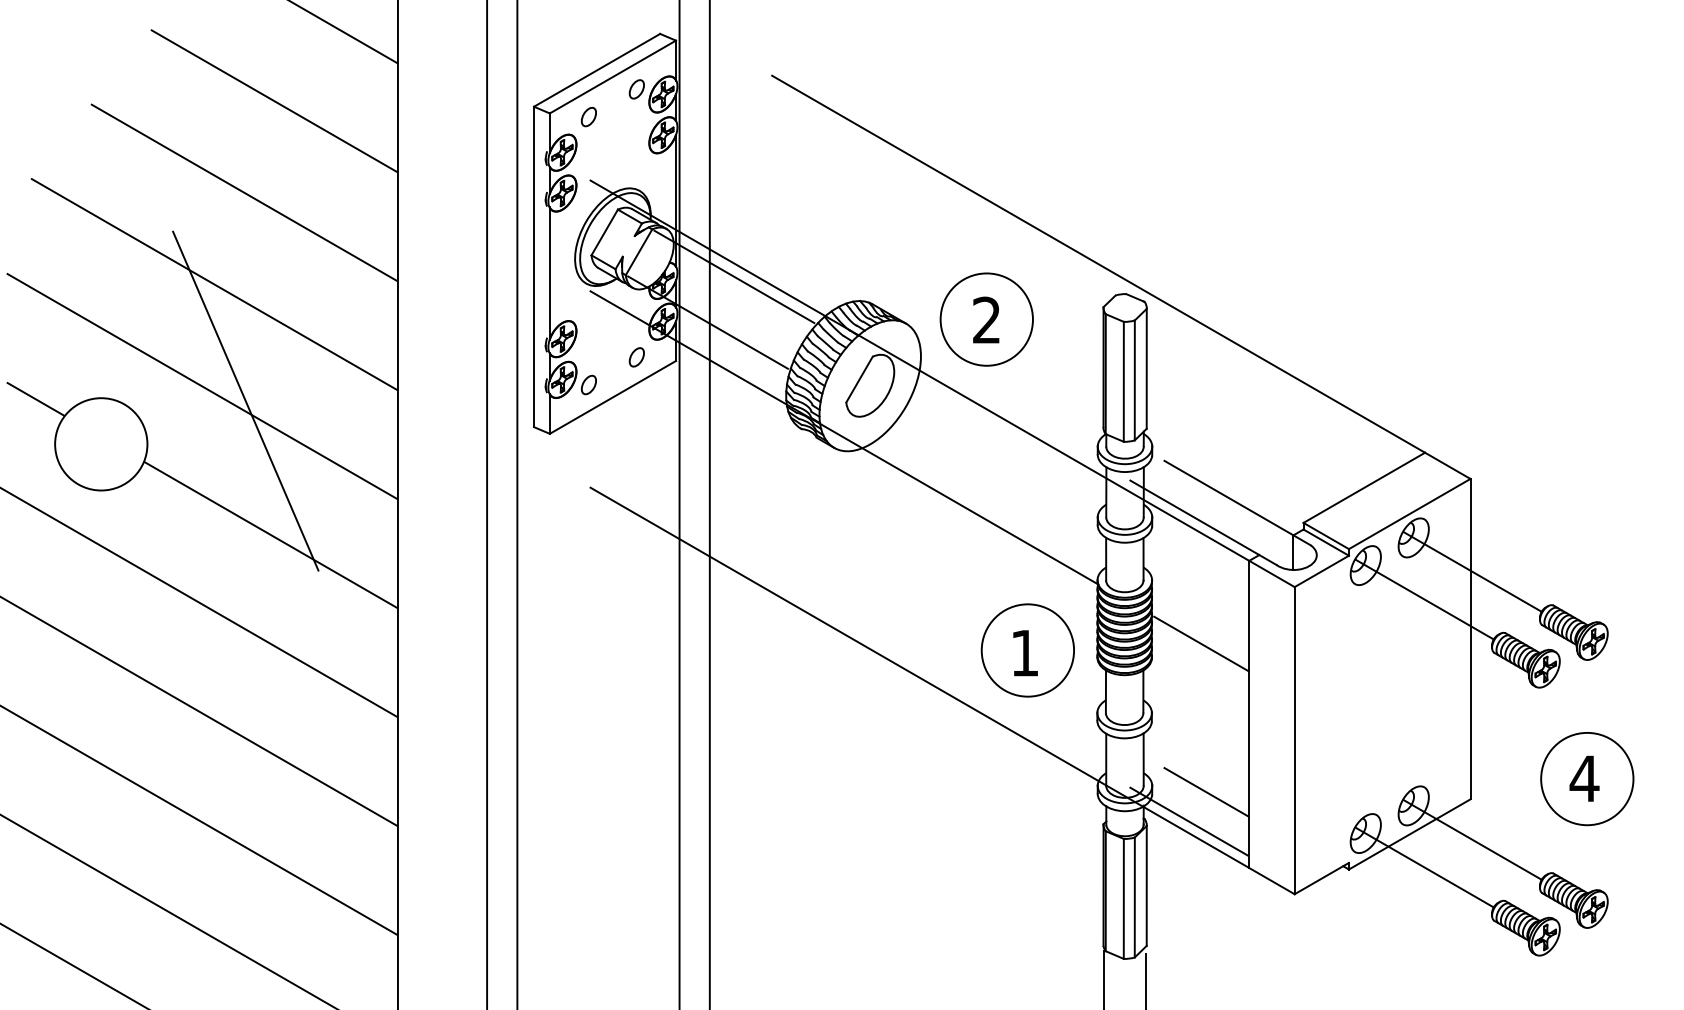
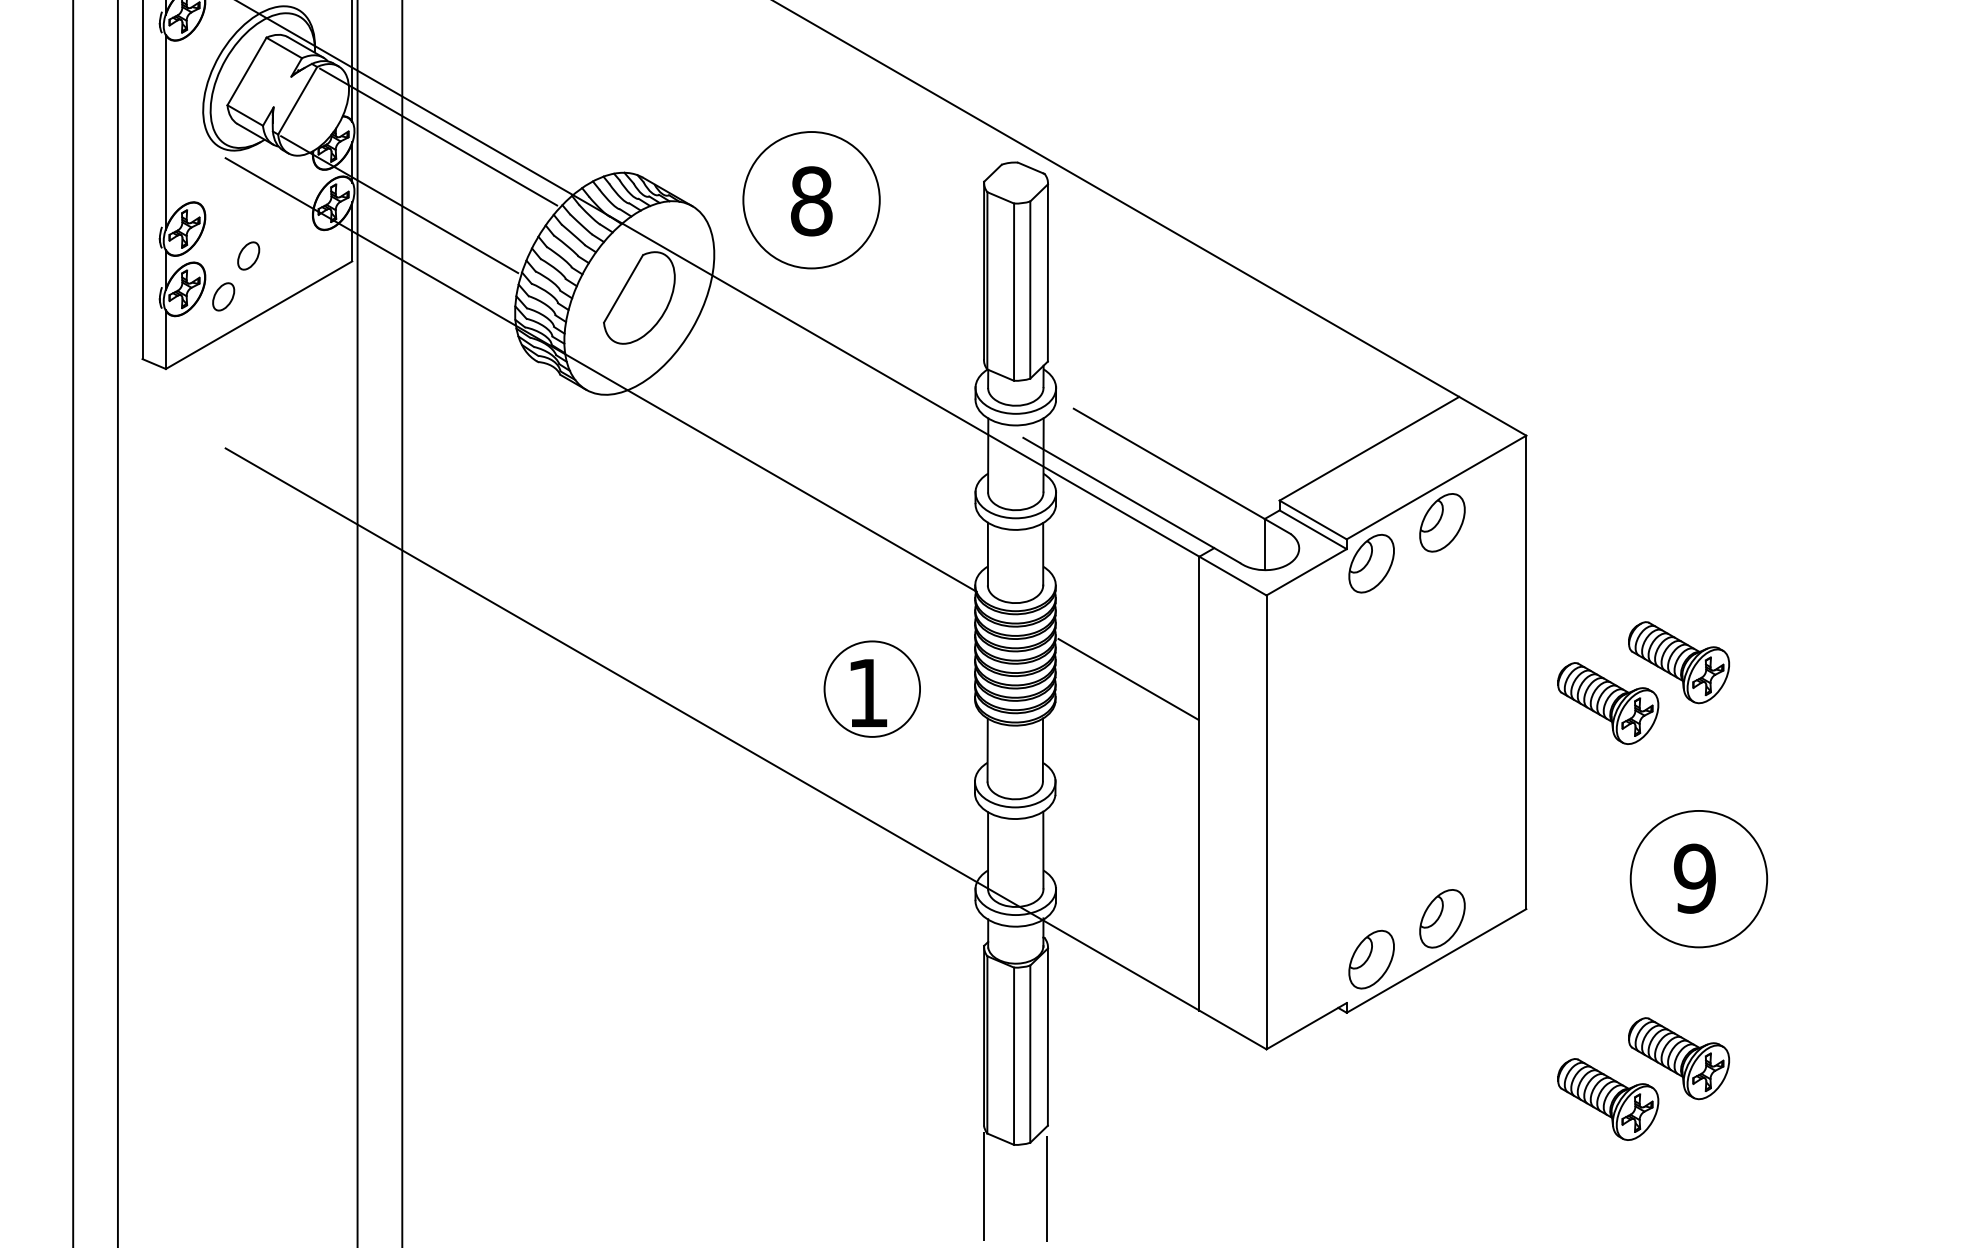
text: (986, 320) -> (811, 201), 2 -> 8
part: (636, 357) -> (248, 256), moved
line: (1472, 571) -> (1529, 572), removed
line: (1424, 599) -> (1458, 613), removed
circle: (1027, 650) -> (871, 689), size x0.7
text: (1584, 778) -> (1694, 878), 4 -> 9
line: (1206, 791) -> (1136, 897), removed
line: (1189, 821) -> (1111, 941), removed
line: (1472, 839) -> (1529, 968), removed
line: (1424, 867) -> (1458, 1009), removed

